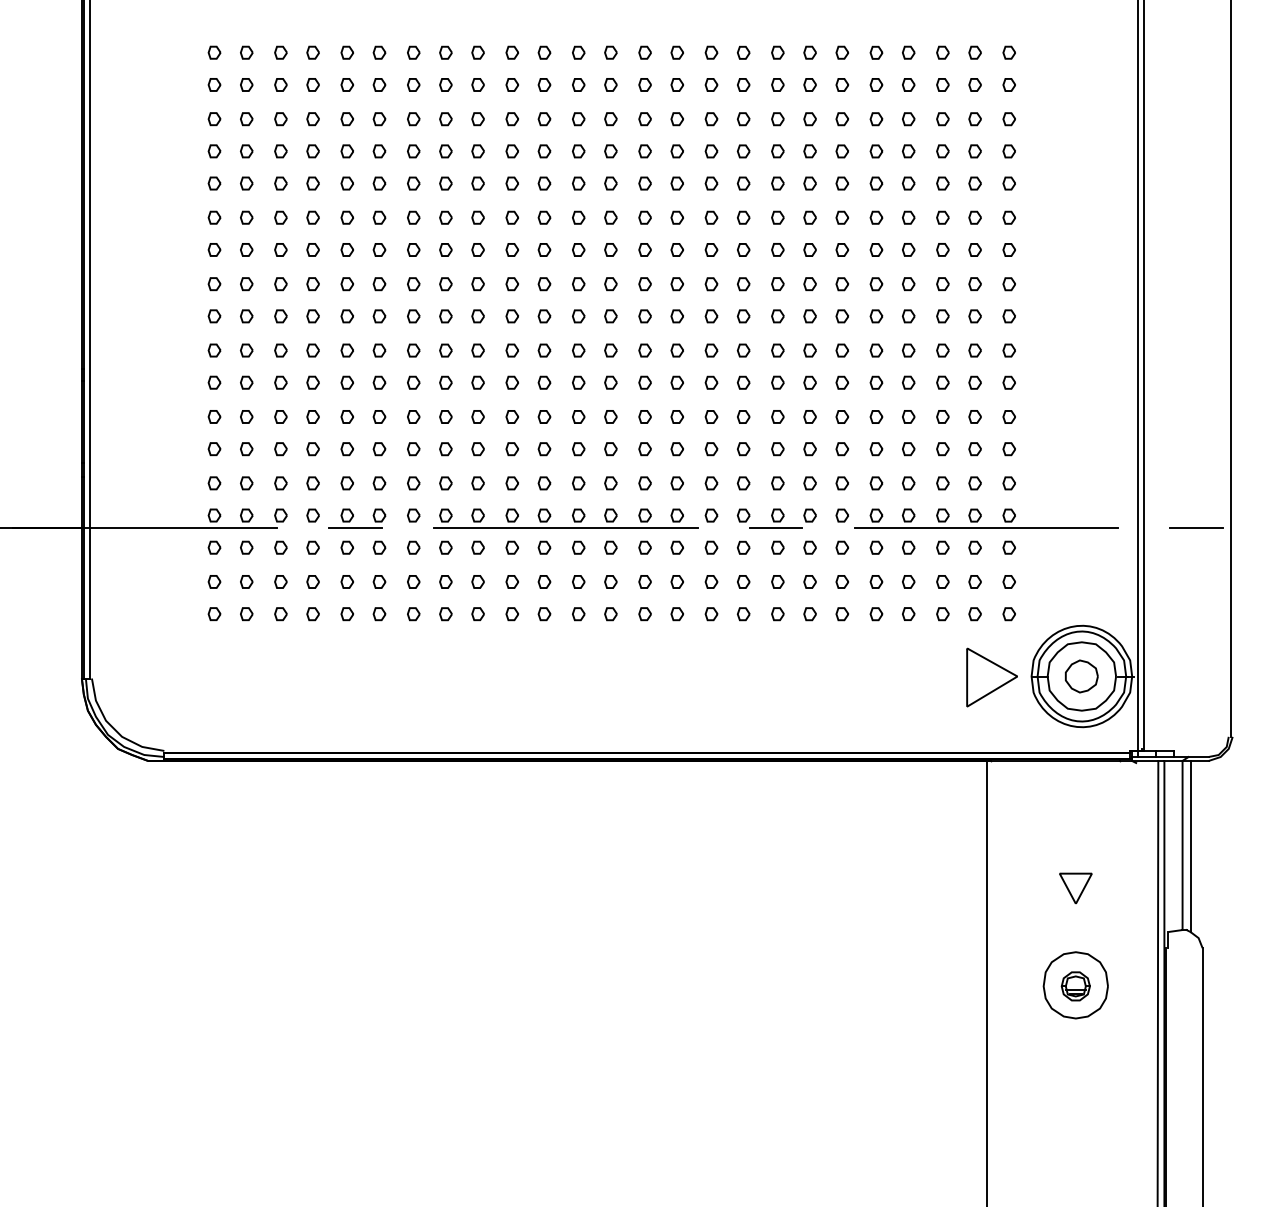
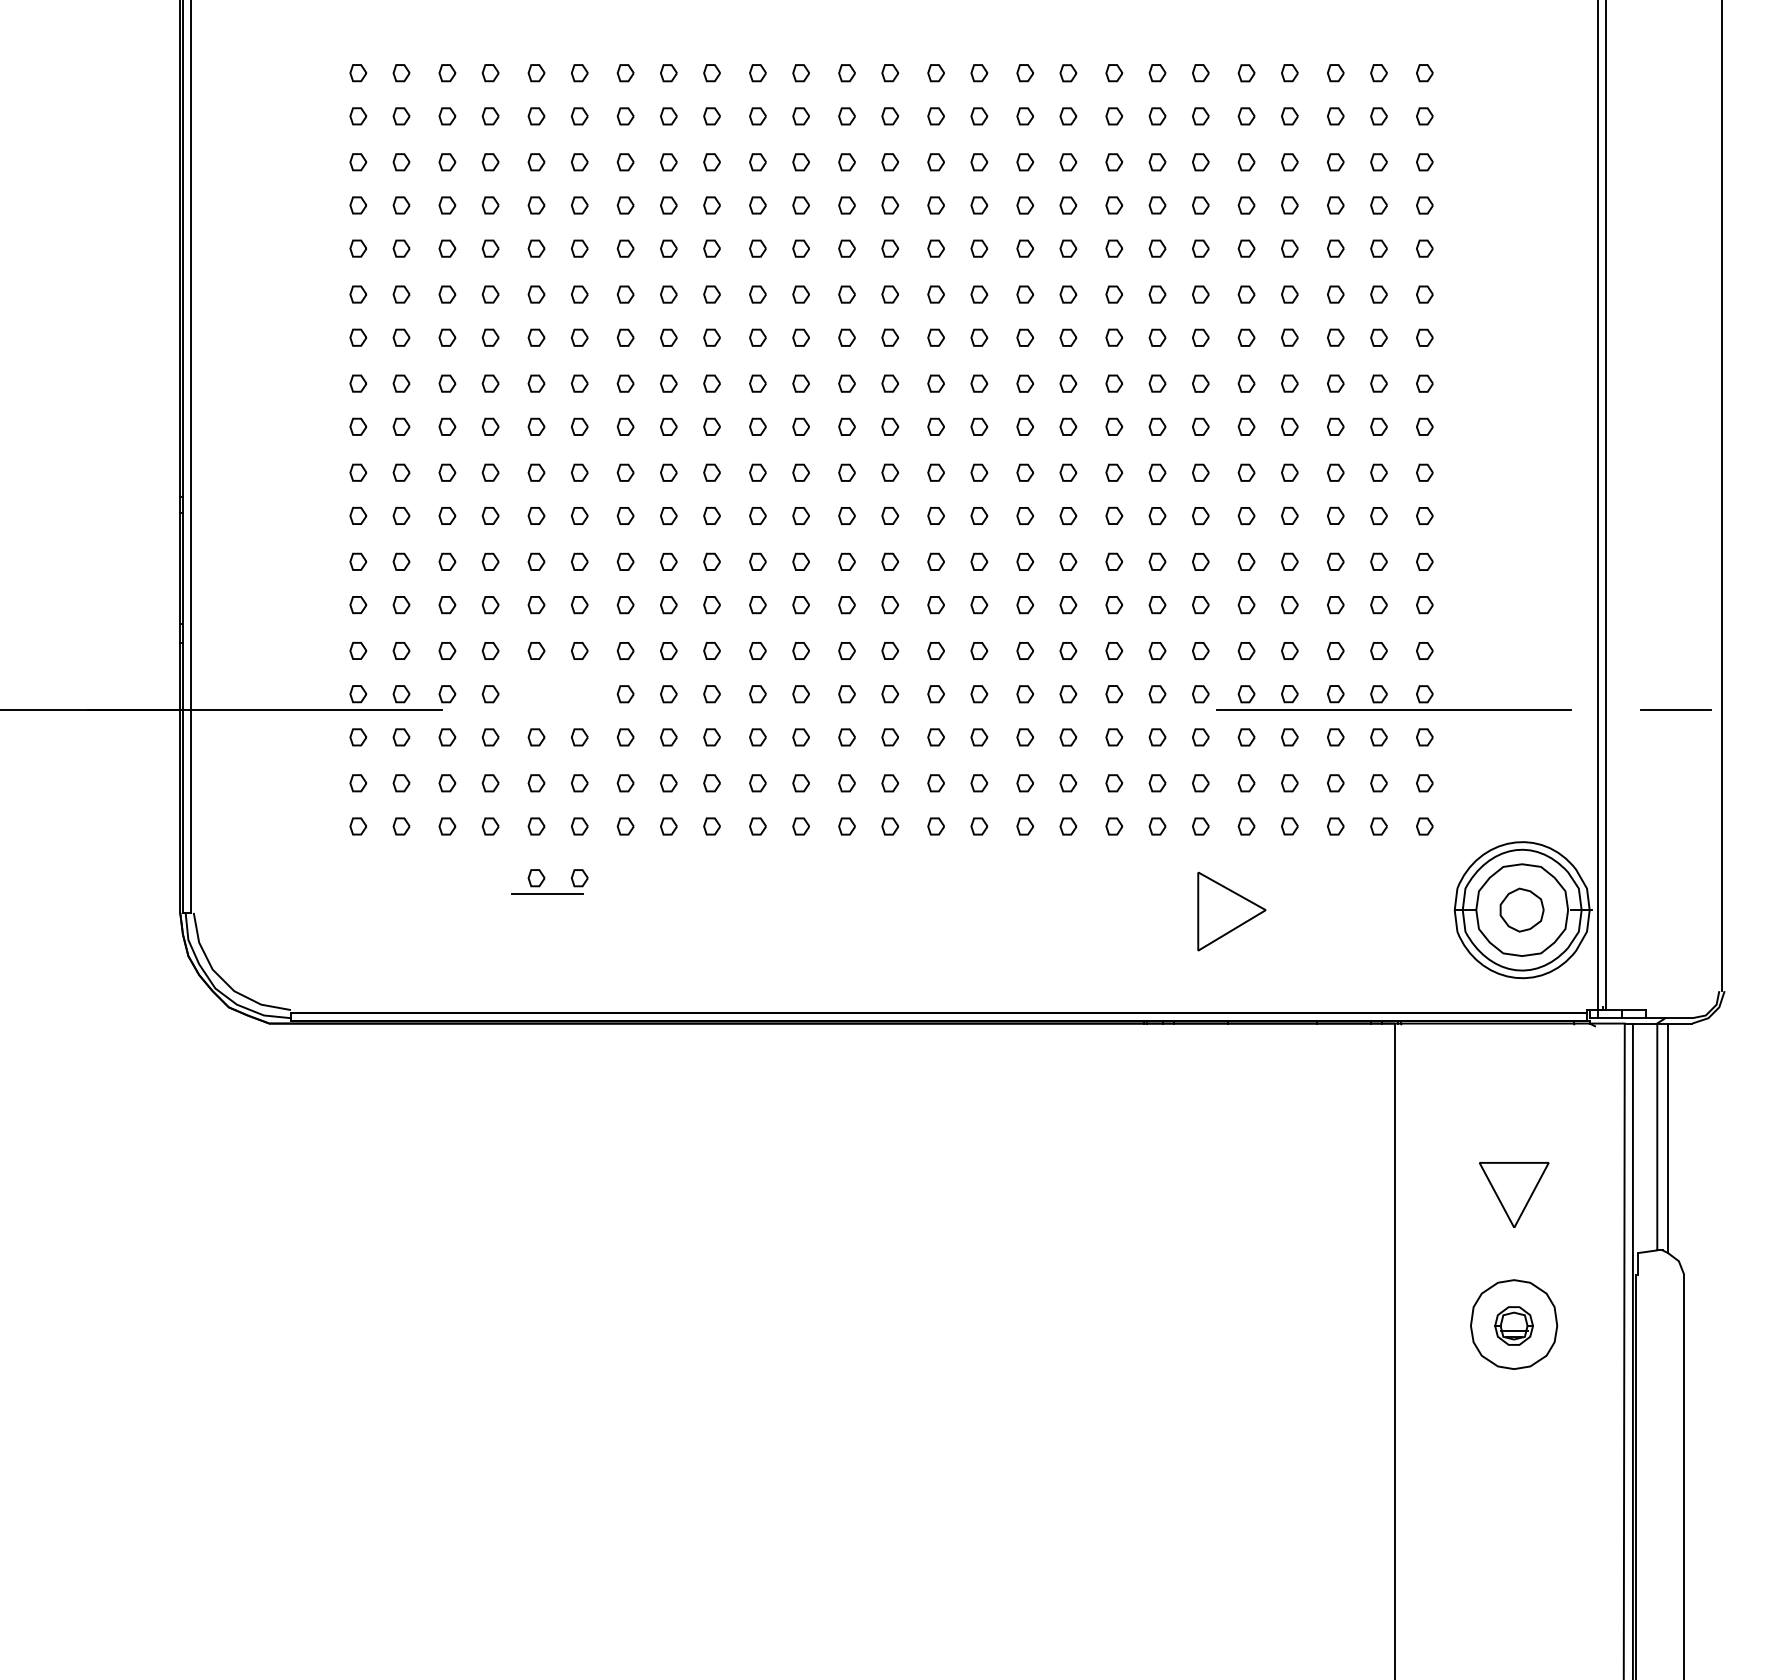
part: (357, 518) -> (549, 881), moved
line: (565, 527) -> (829, 710), removed
line: (775, 527) -> (1111, 710), removed
part: (991, 677) -> (1231, 911), moved
part: (1075, 888) -> (1513, 1194), size x1.6

